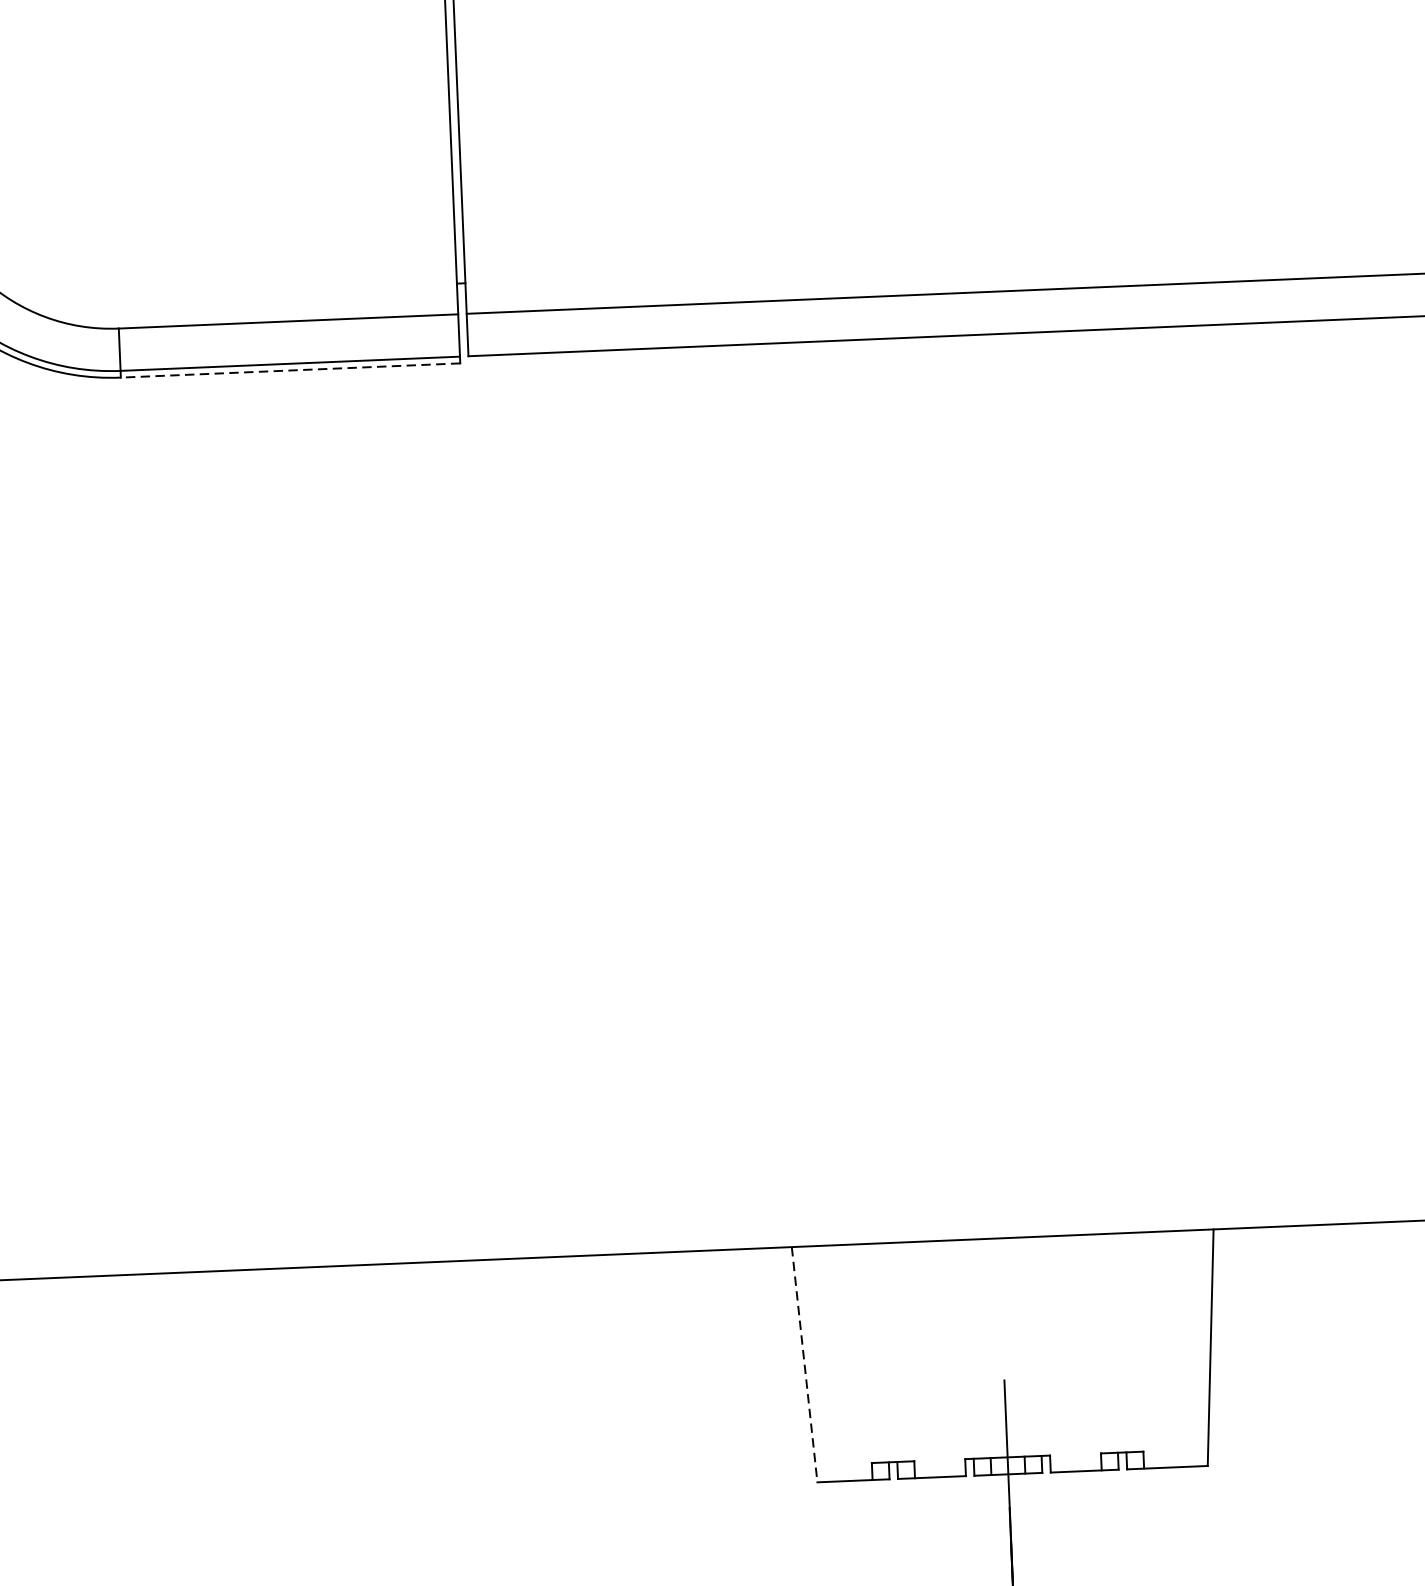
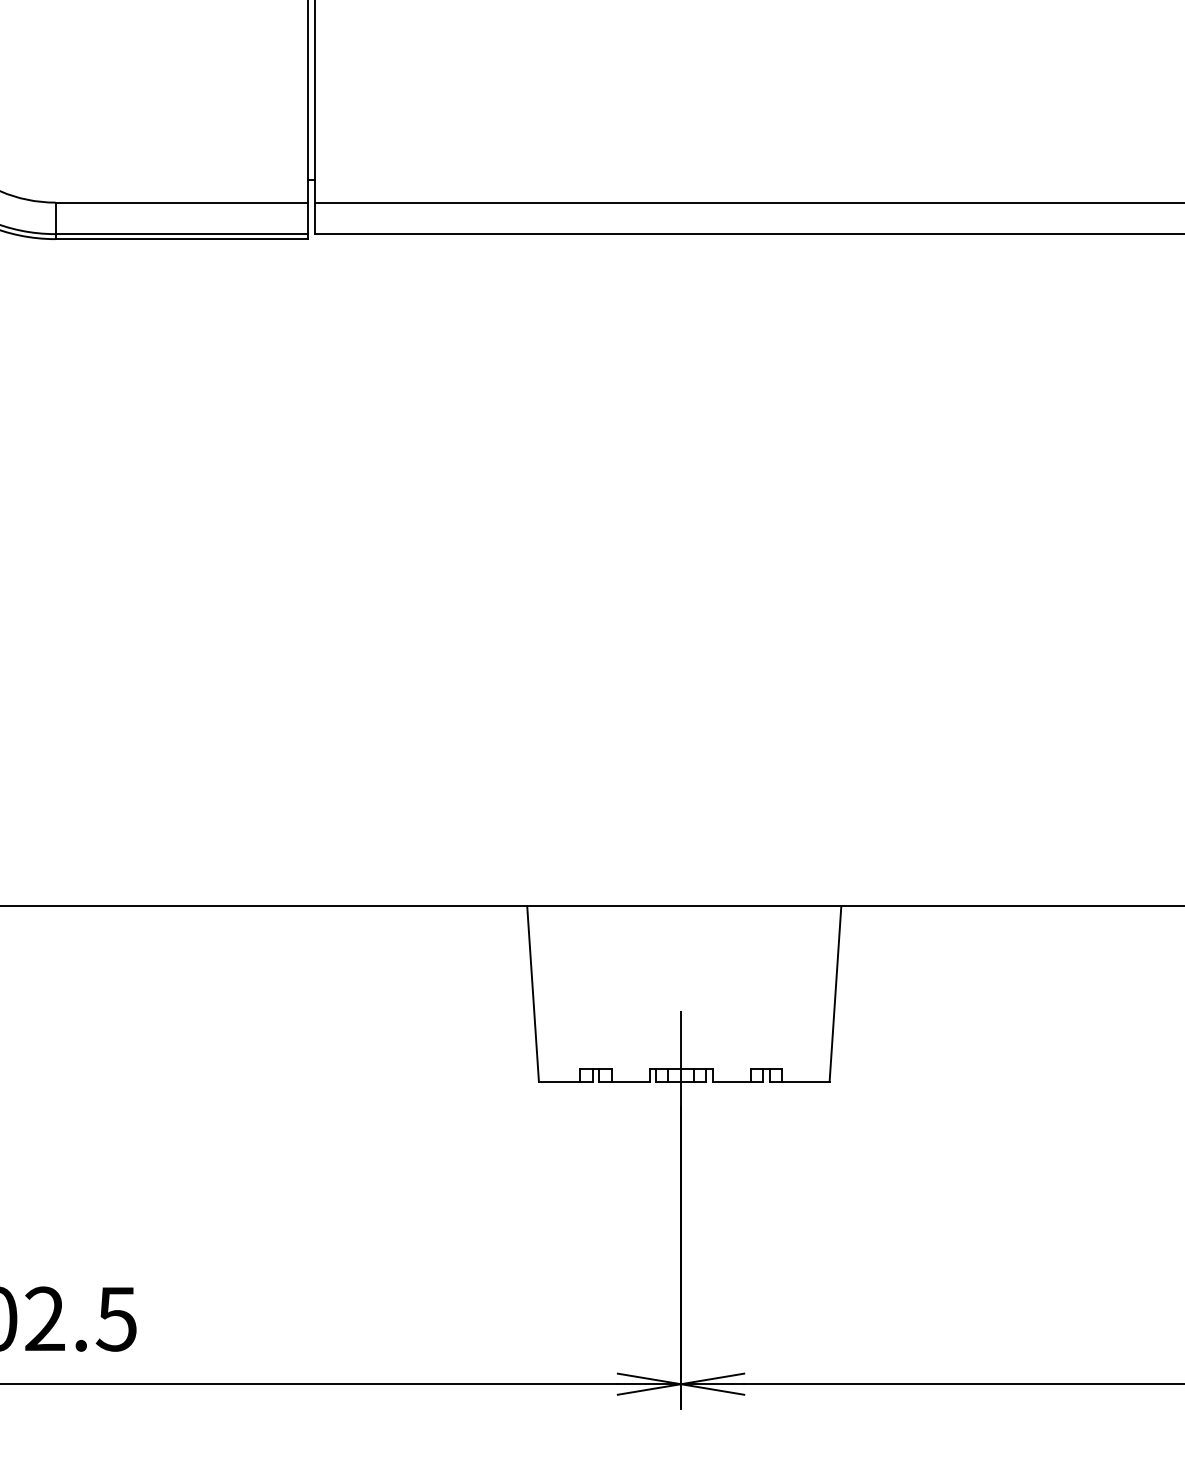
line: (289, 370) -> (181, 239), dashed -> solid
line: (805, 1365) -> (533, 994), dashed -> solid

